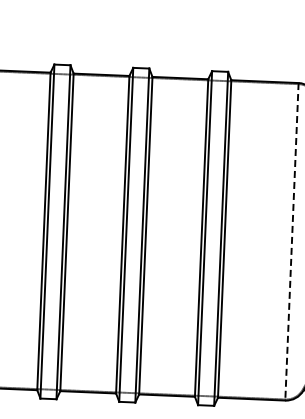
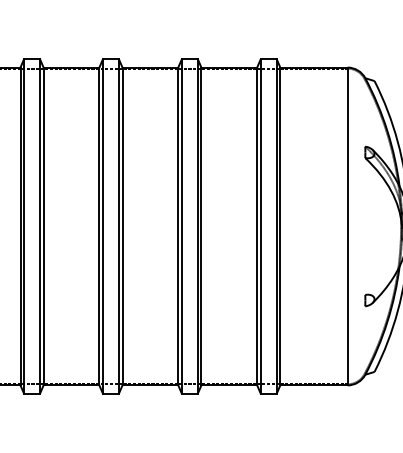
line: (291, 241) -> (347, 226), dashed -> solid

